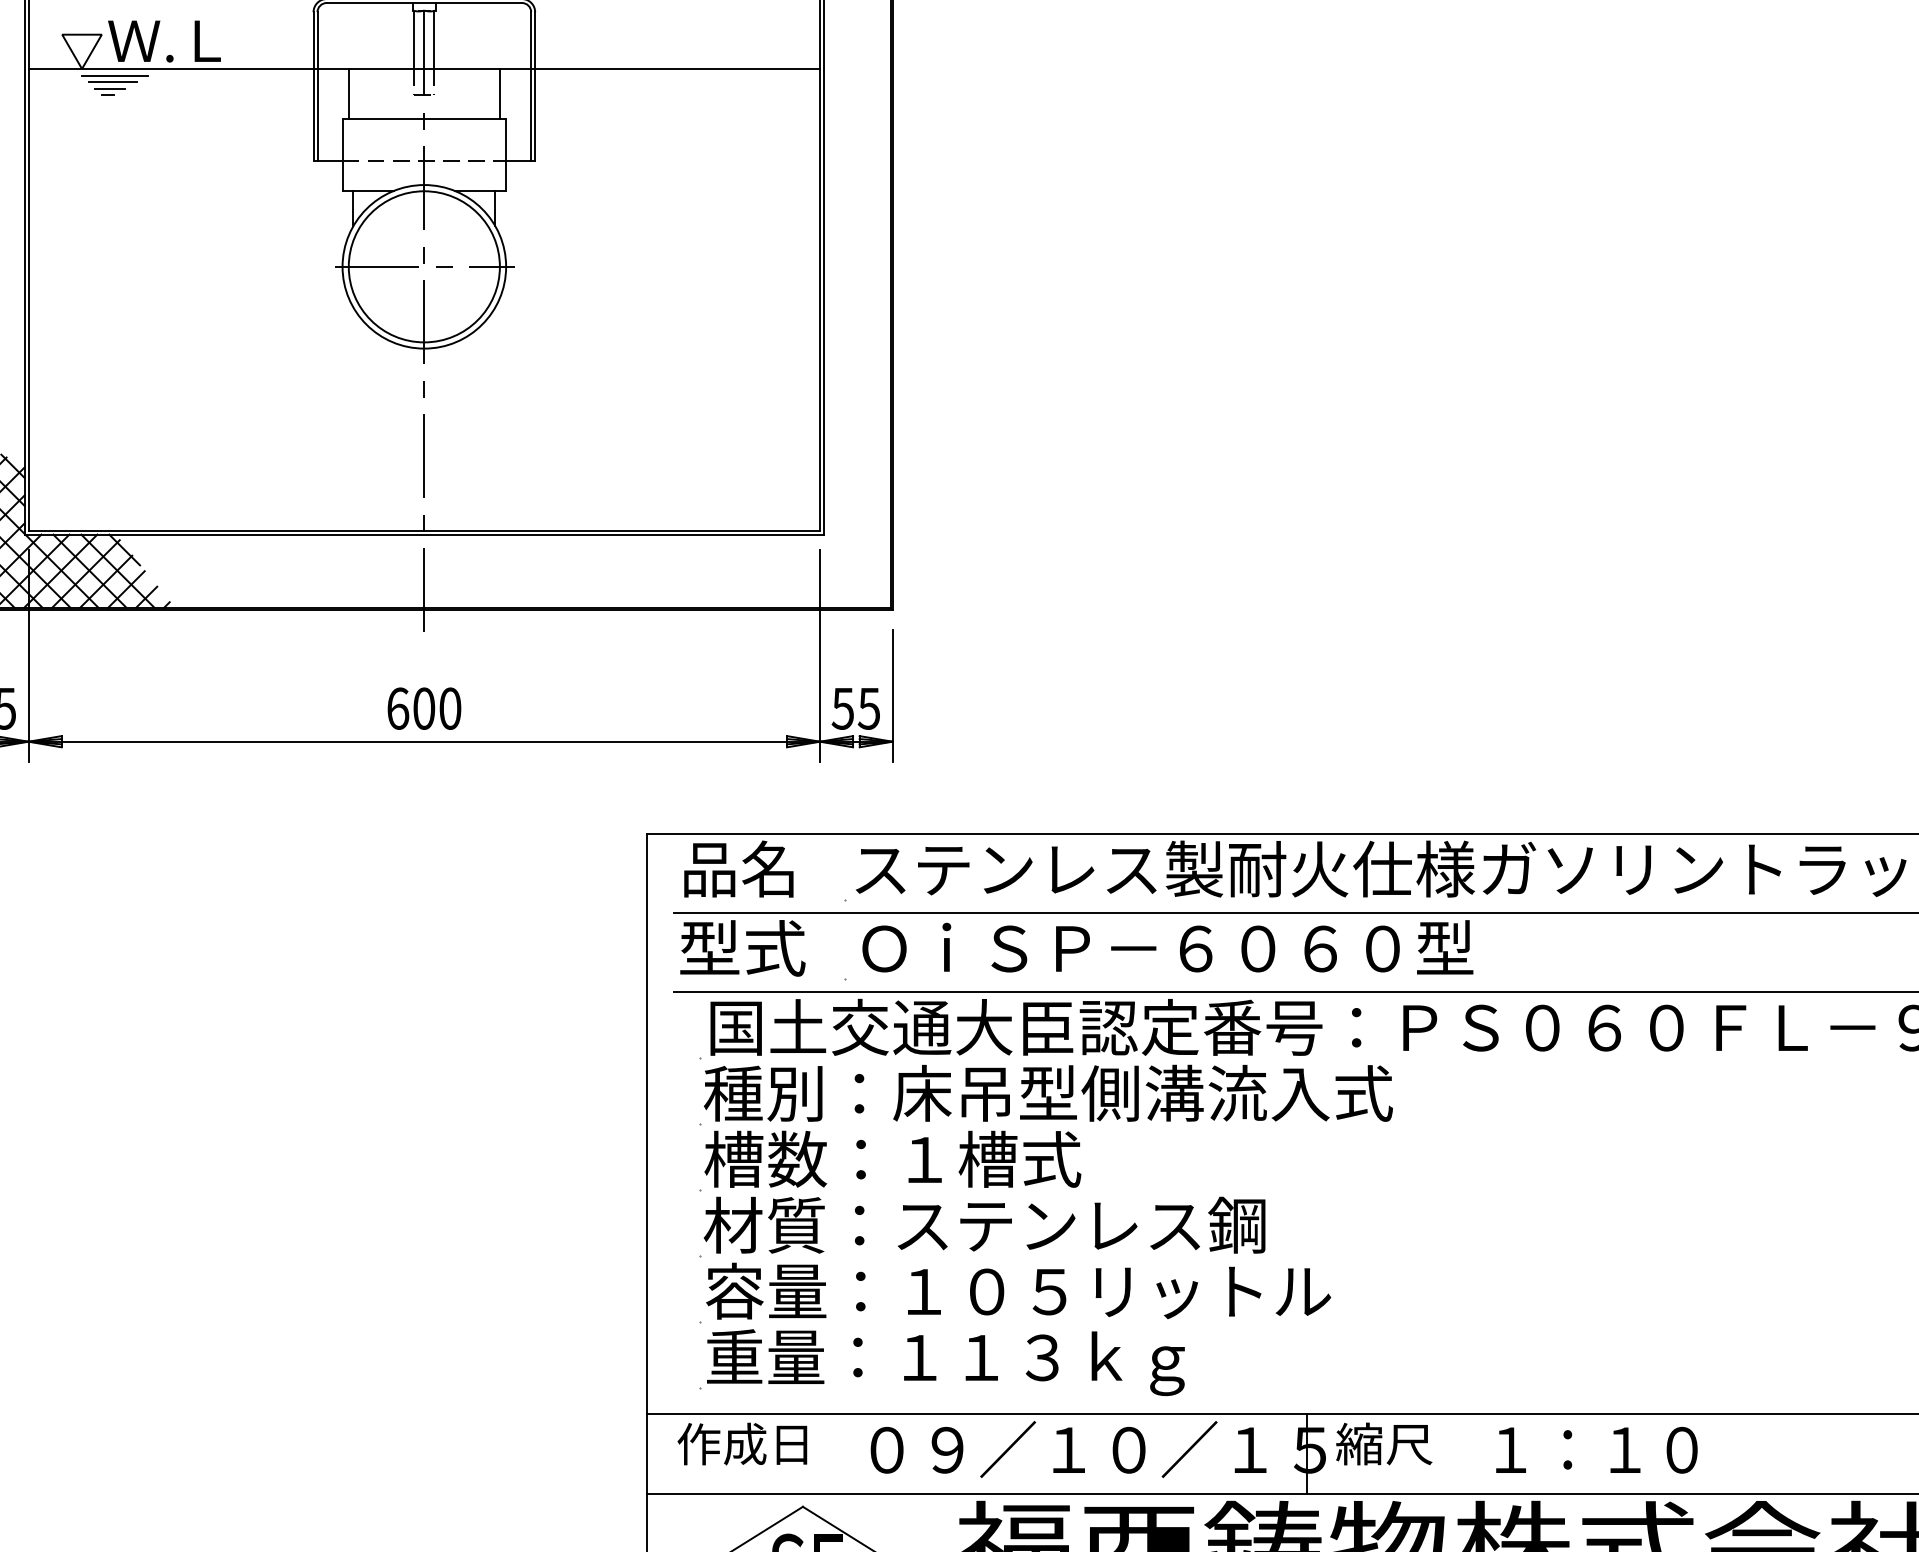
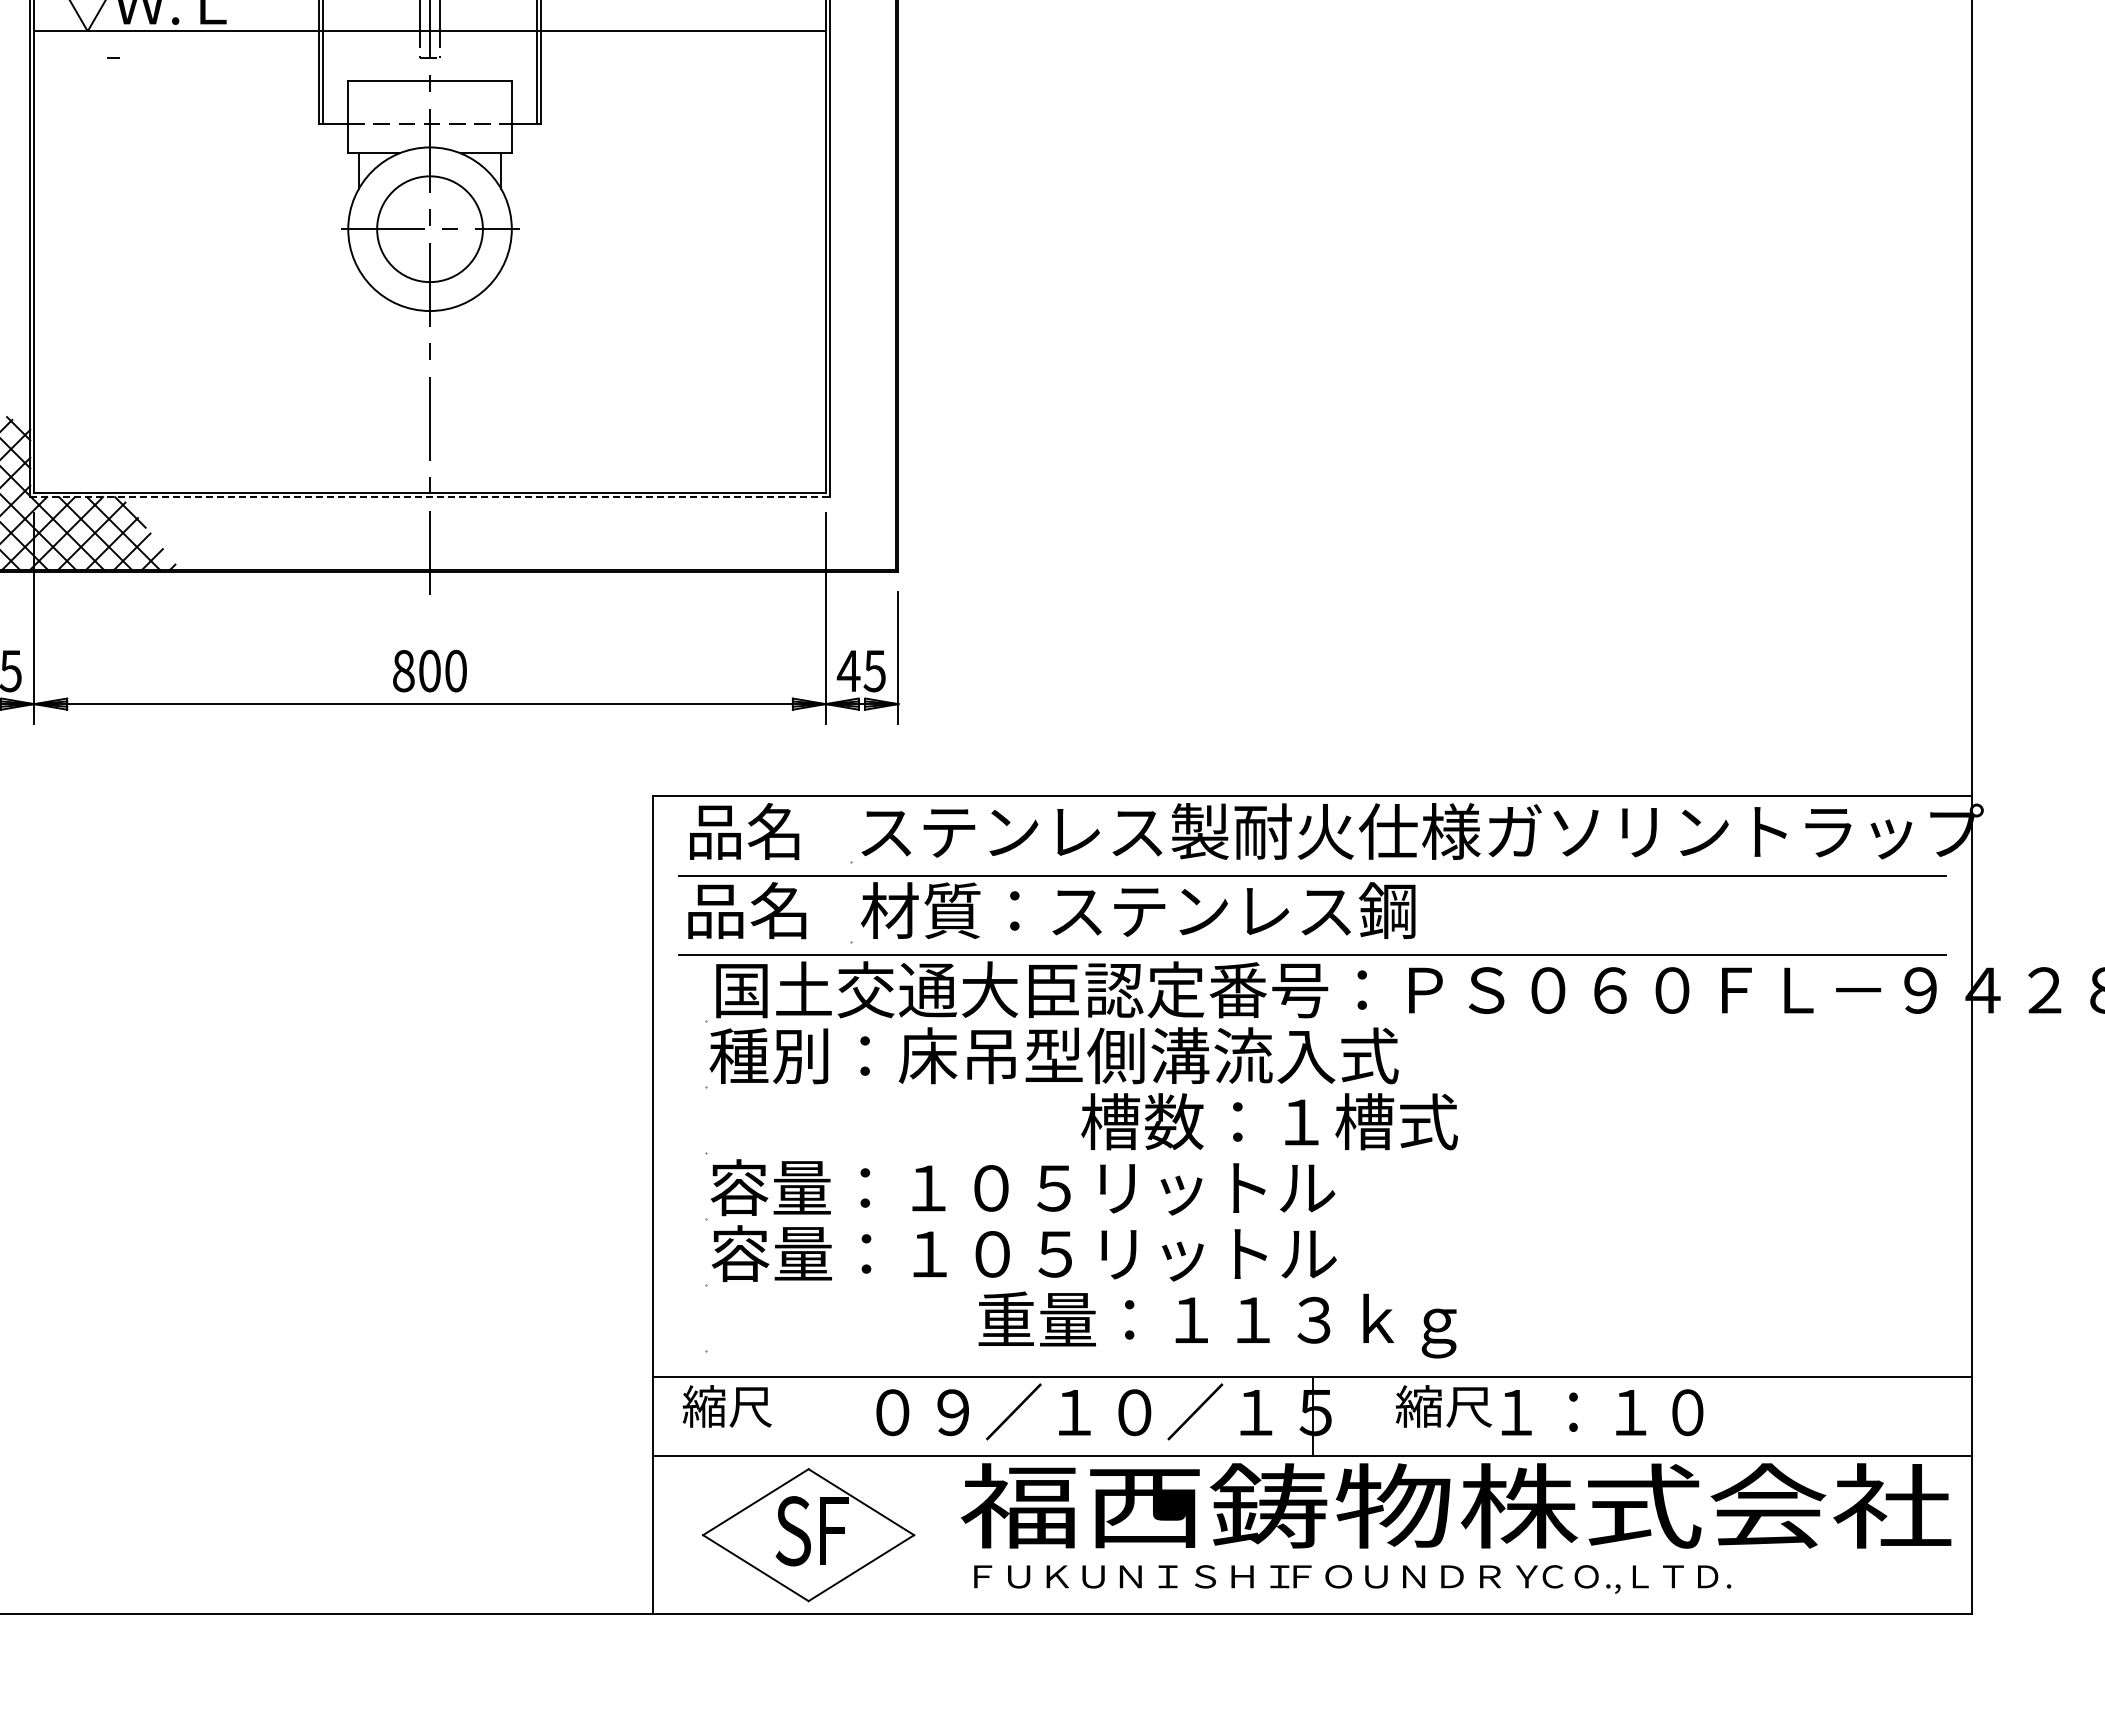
line: (114, 75) -> (120, 37), removed
line: (112, 82) -> (118, 44), removed
line: (109, 89) -> (115, 51), removed
line: (348, 94) -> (354, 56), removed
line: (499, 94) -> (505, 56), removed
circle: (423, 266) -> (429, 228), size x0.7
line: (424, 535) -> (430, 497), solid -> dashed
text: (397, 708) -> (403, 670), 600 -> 800
text: (842, 709) -> (848, 671), 55 -> 45
text: (742, 948) -> (748, 910), 型式 -> 品名
text: (1163, 948) -> (1169, 910), ＯｉＳＰ－６０６０型 -> 材質：ステンレス鋼
text: (892, 1159) -> (1269, 1121), moved
text: (1016, 1225) -> (1022, 1187), 材質：ステンレス鋼 -> 容量：１０５リットル
text: (945, 1362) -> (1217, 1324), moved
text: (741, 1444) -> (747, 1406), 作成日 -> 縮尺
text: (1383, 1444) -> (1443, 1406), moved

